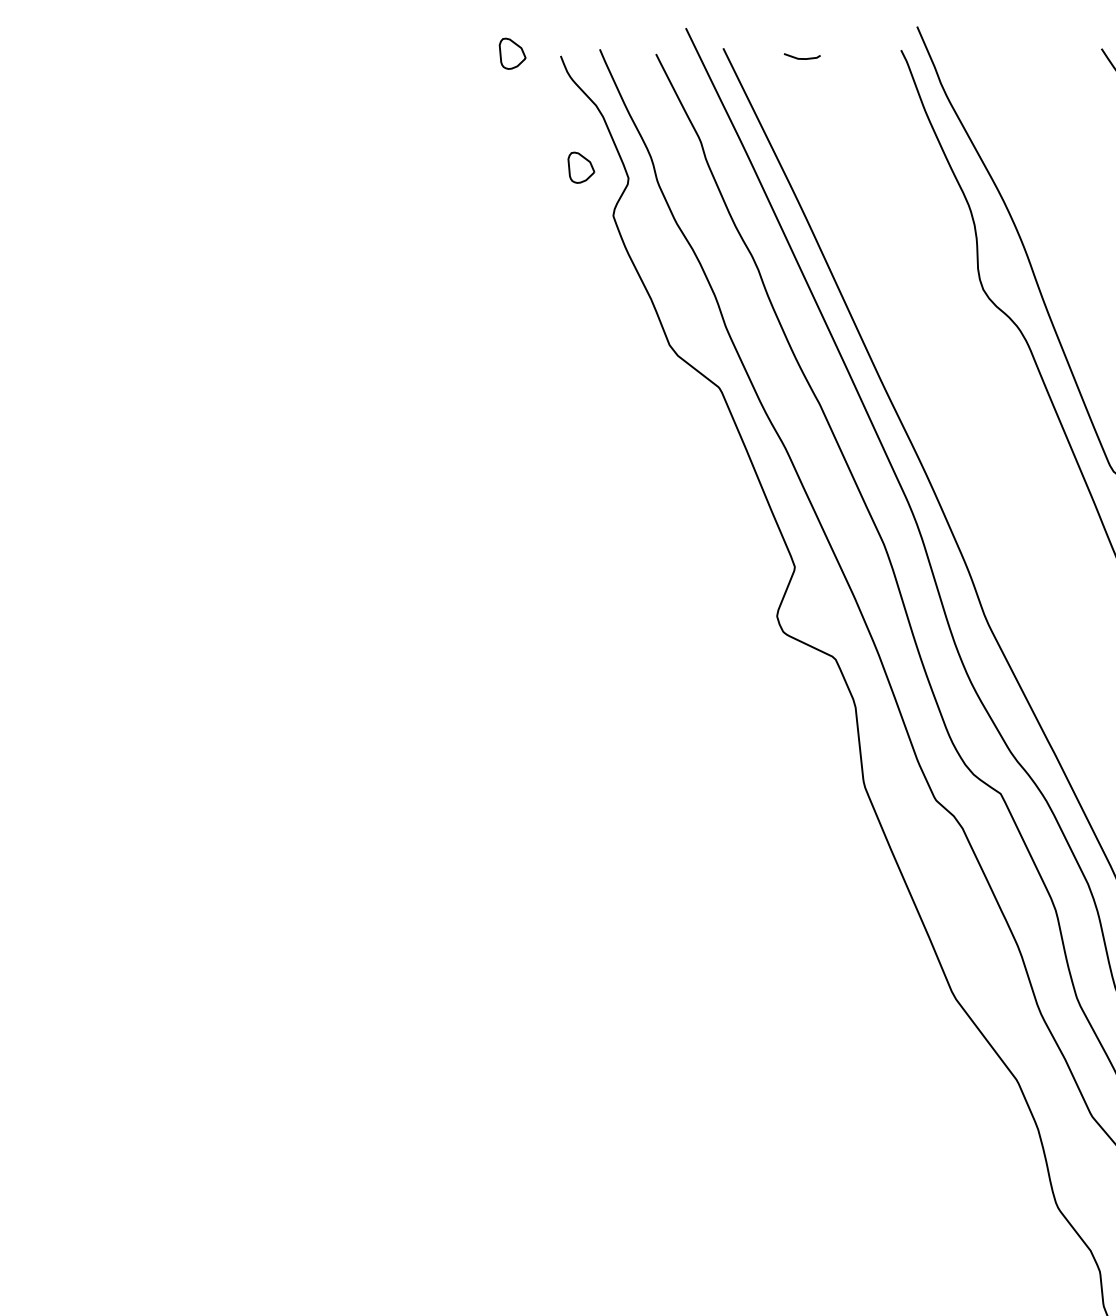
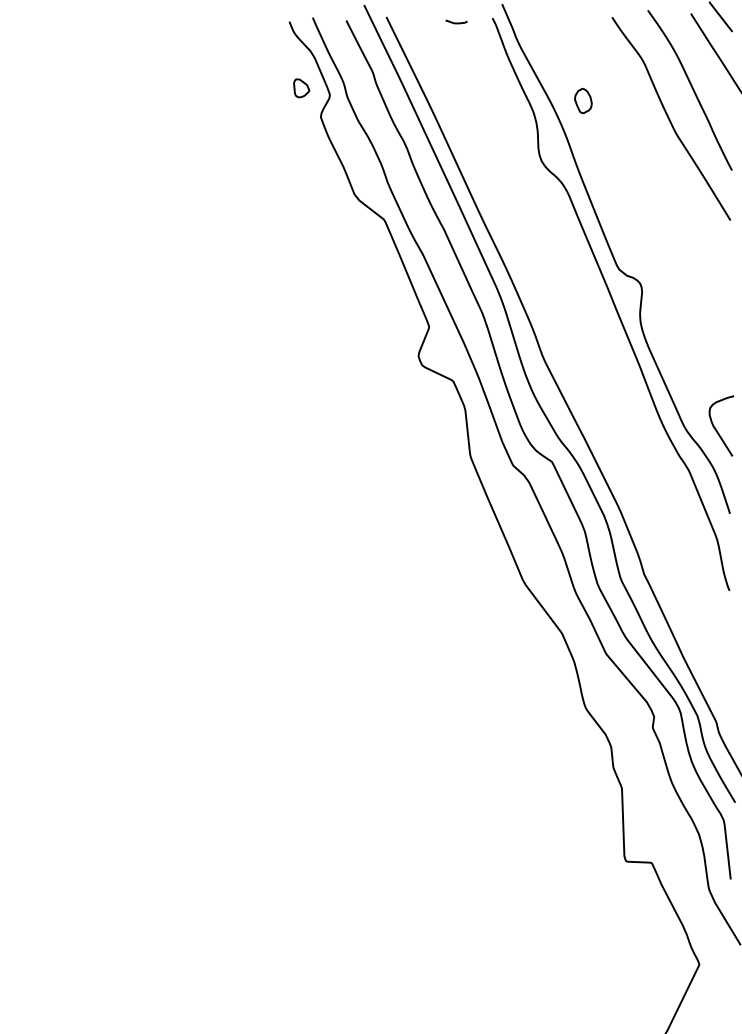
part: (512, 54) -> (260, 20), removed
line: (802, 57) -> (456, 22), moved
part: (1053, 188) -> (583, 100), added

